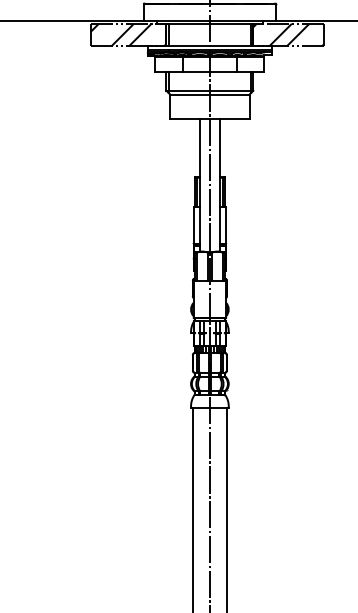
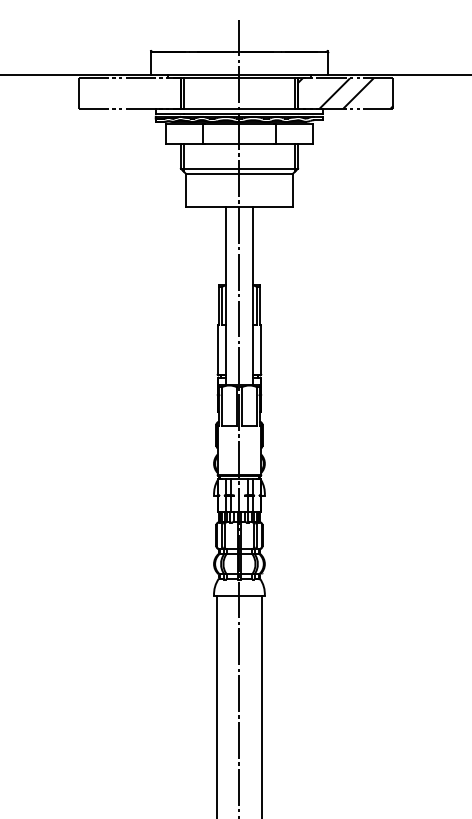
hatch: (128, 34) -> (129, 92), removed

